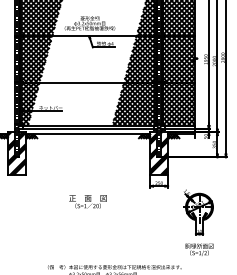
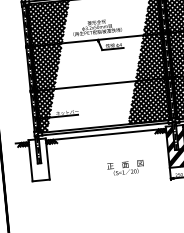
hatch: (16, 153) -> (38, 159), removed
text: (87, 201) -> (125, 167), moved

